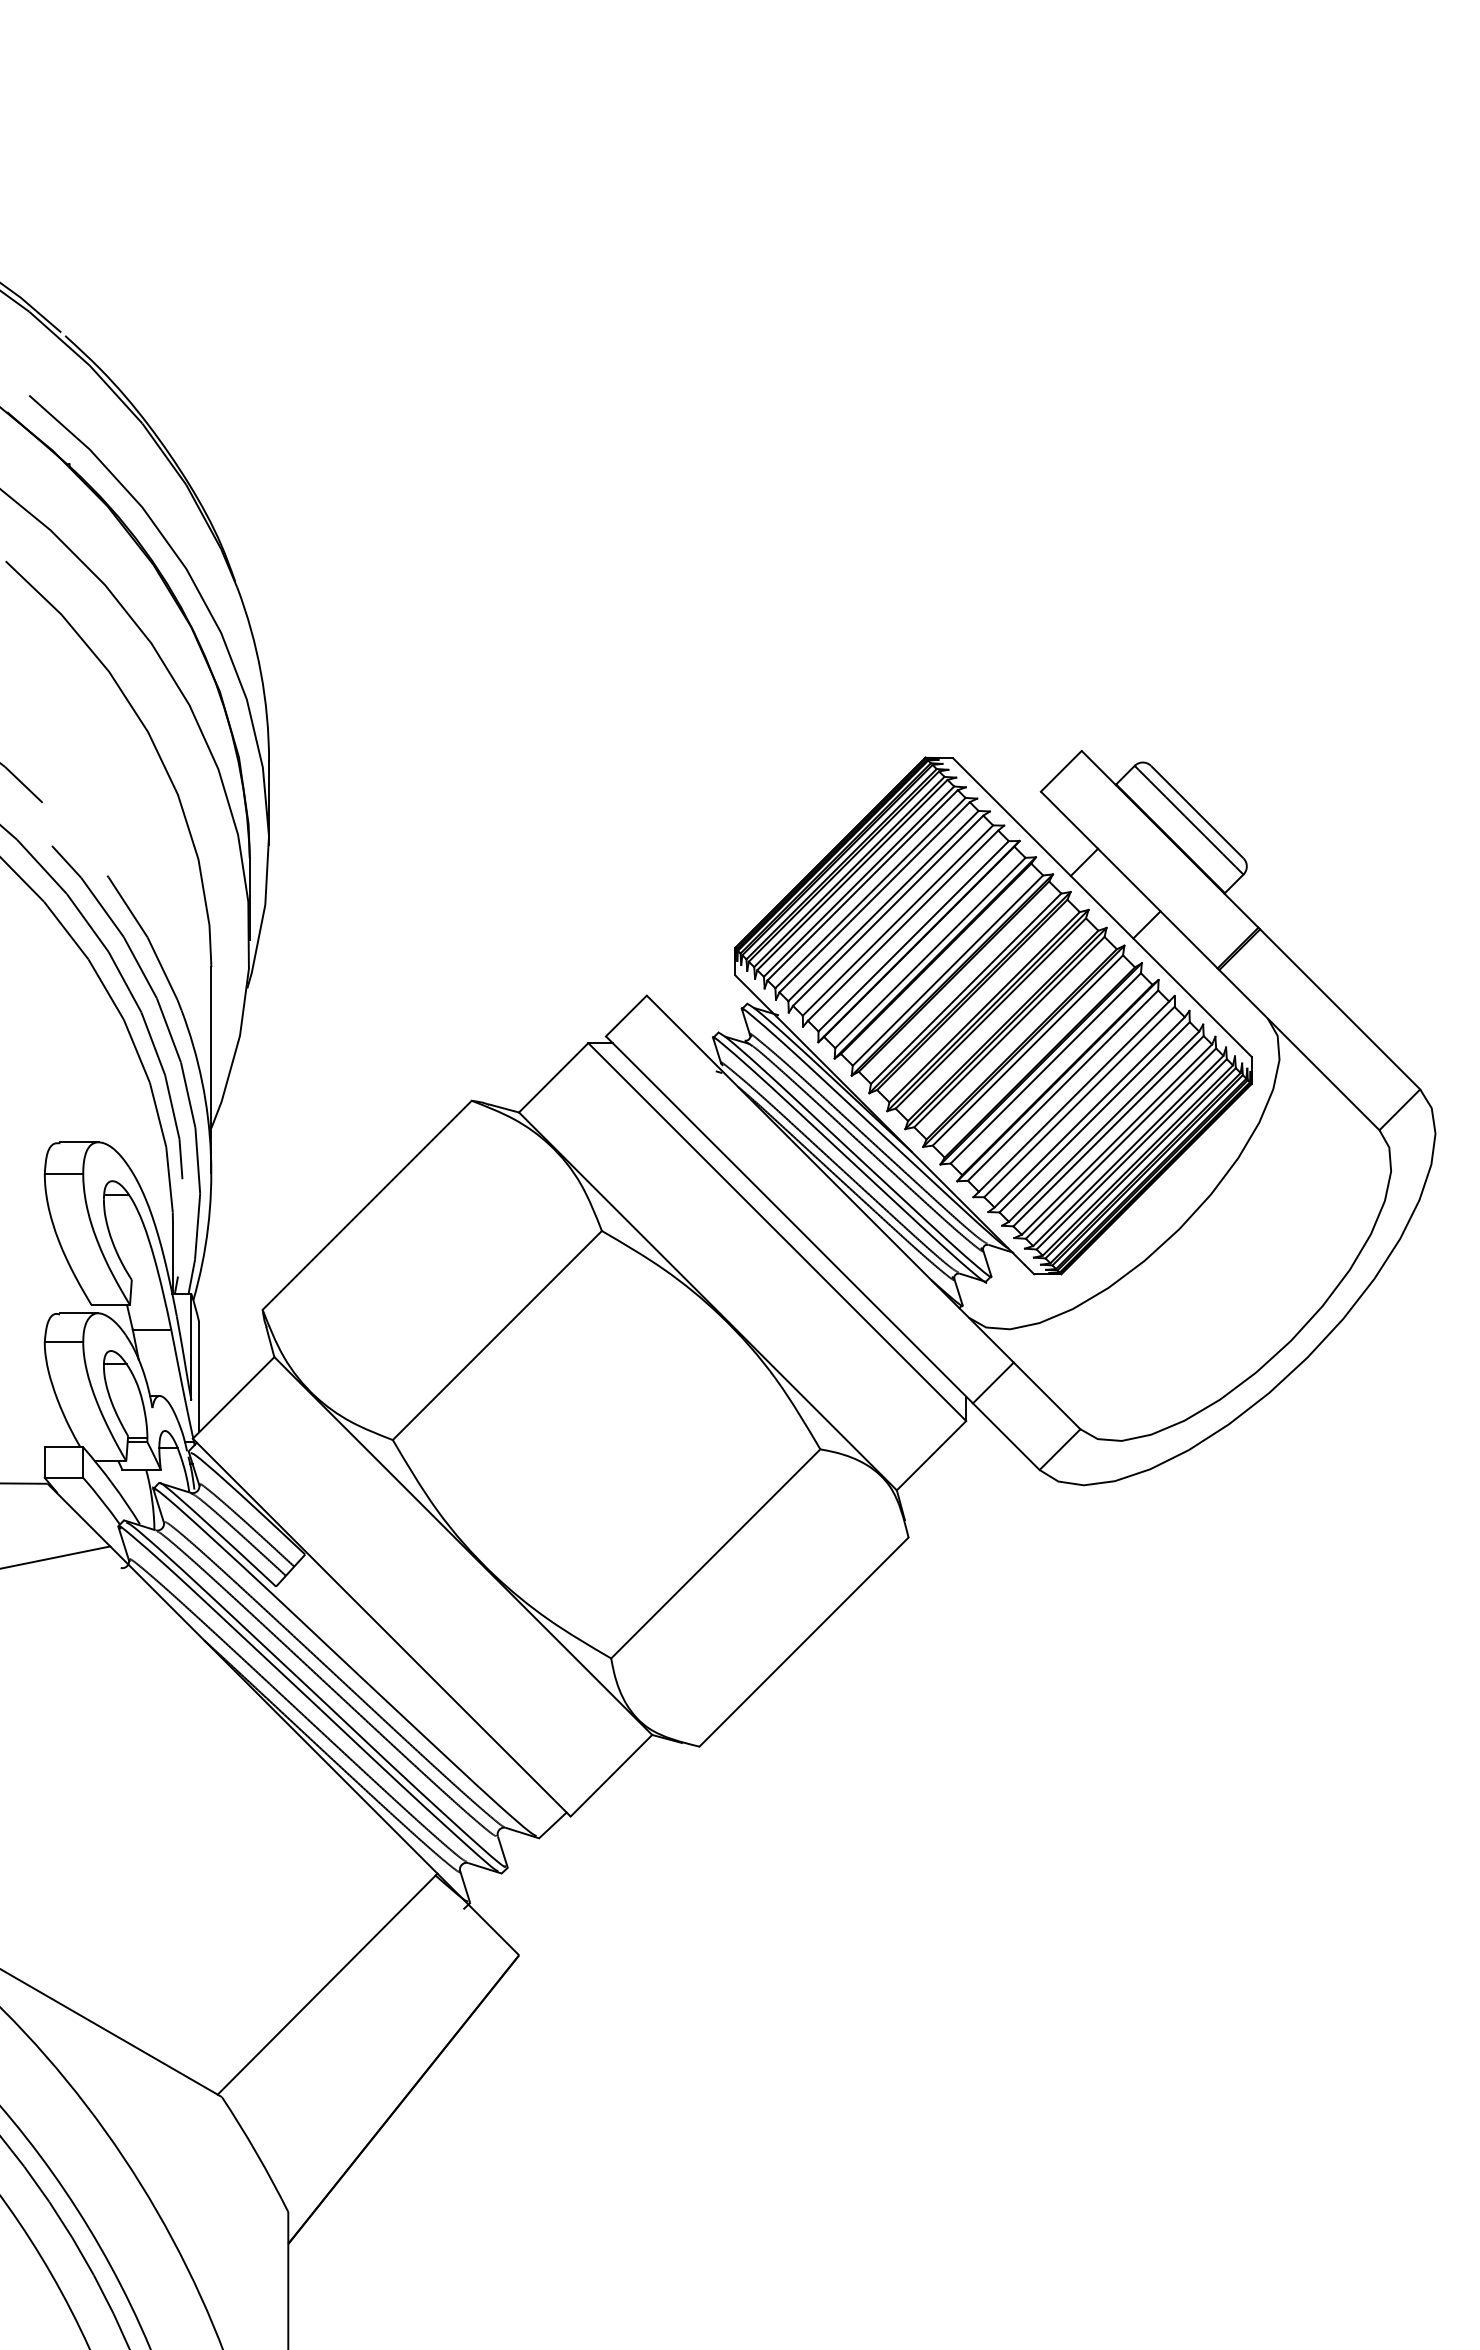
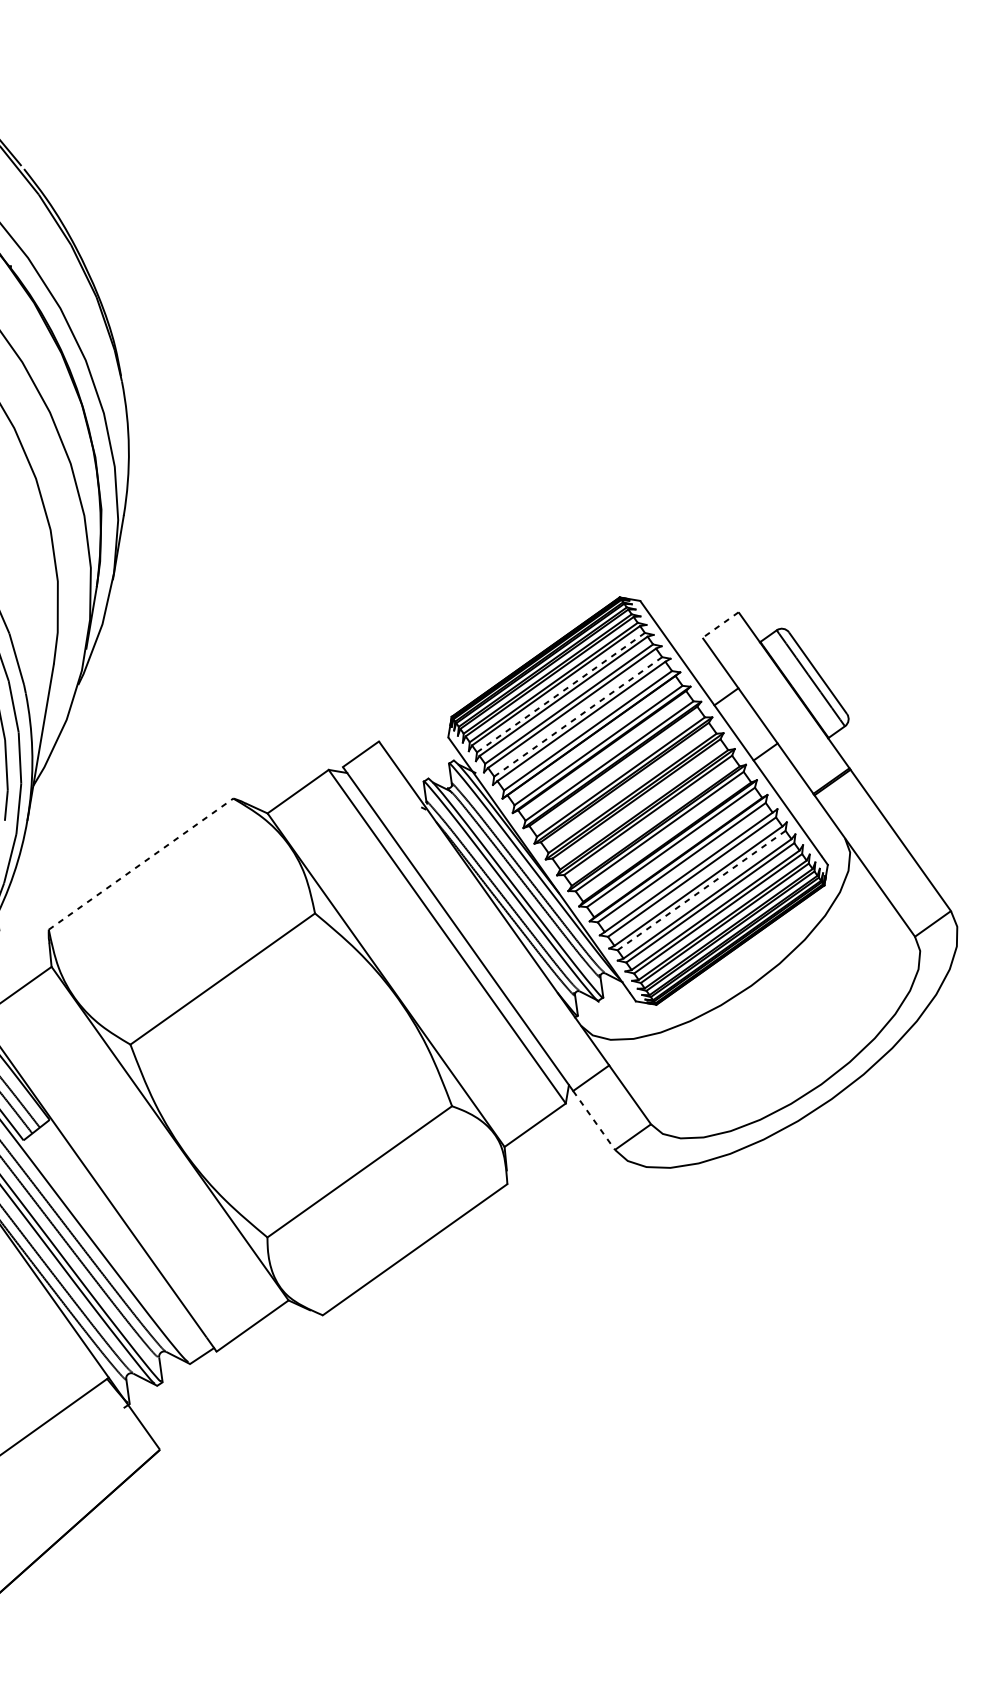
line: (1061, 771) -> (720, 625), solid -> dashed
line: (870, 893) -> (560, 692), solid -> dashed
line: (897, 920) -> (577, 716), solid -> dashed
line: (1094, 1117) -> (701, 890), solid -> dashed
line: (367, 1205) -> (141, 864), solid -> dashed
line: (1006, 1437) -> (594, 1121), solid -> dashed

